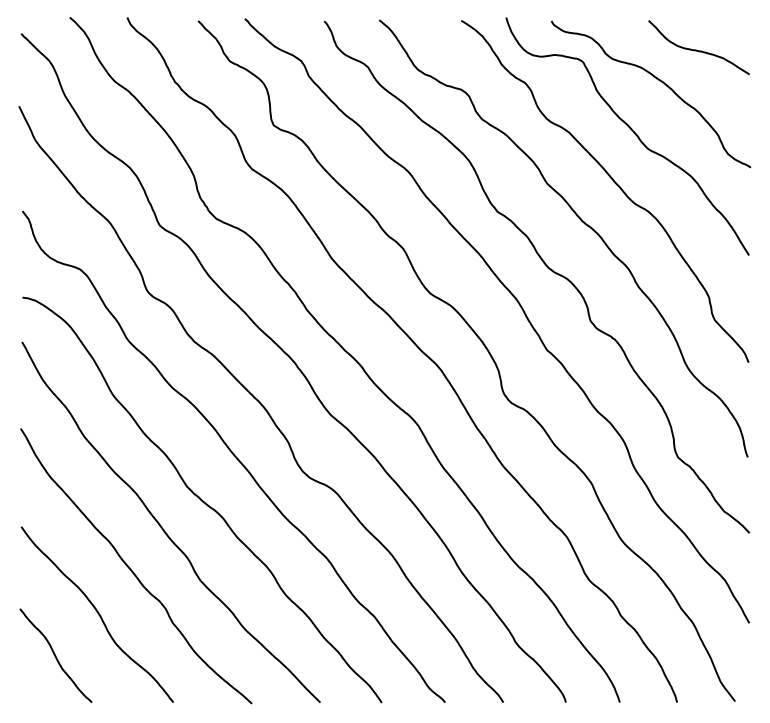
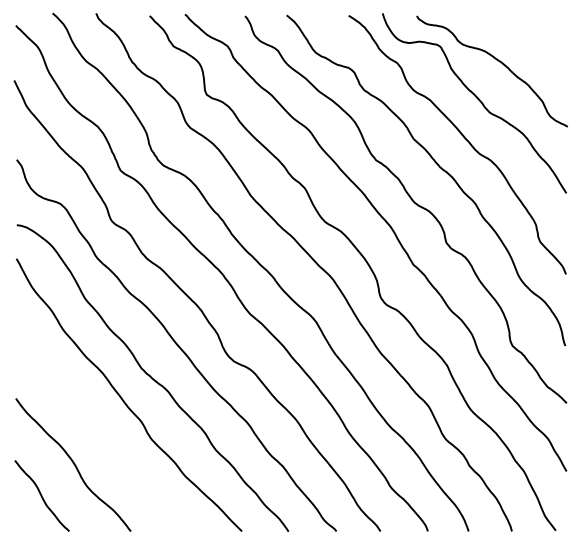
curve: (696, 49) -> (526, 37), removed
curve: (132, 570) -> (100, 431), removed

